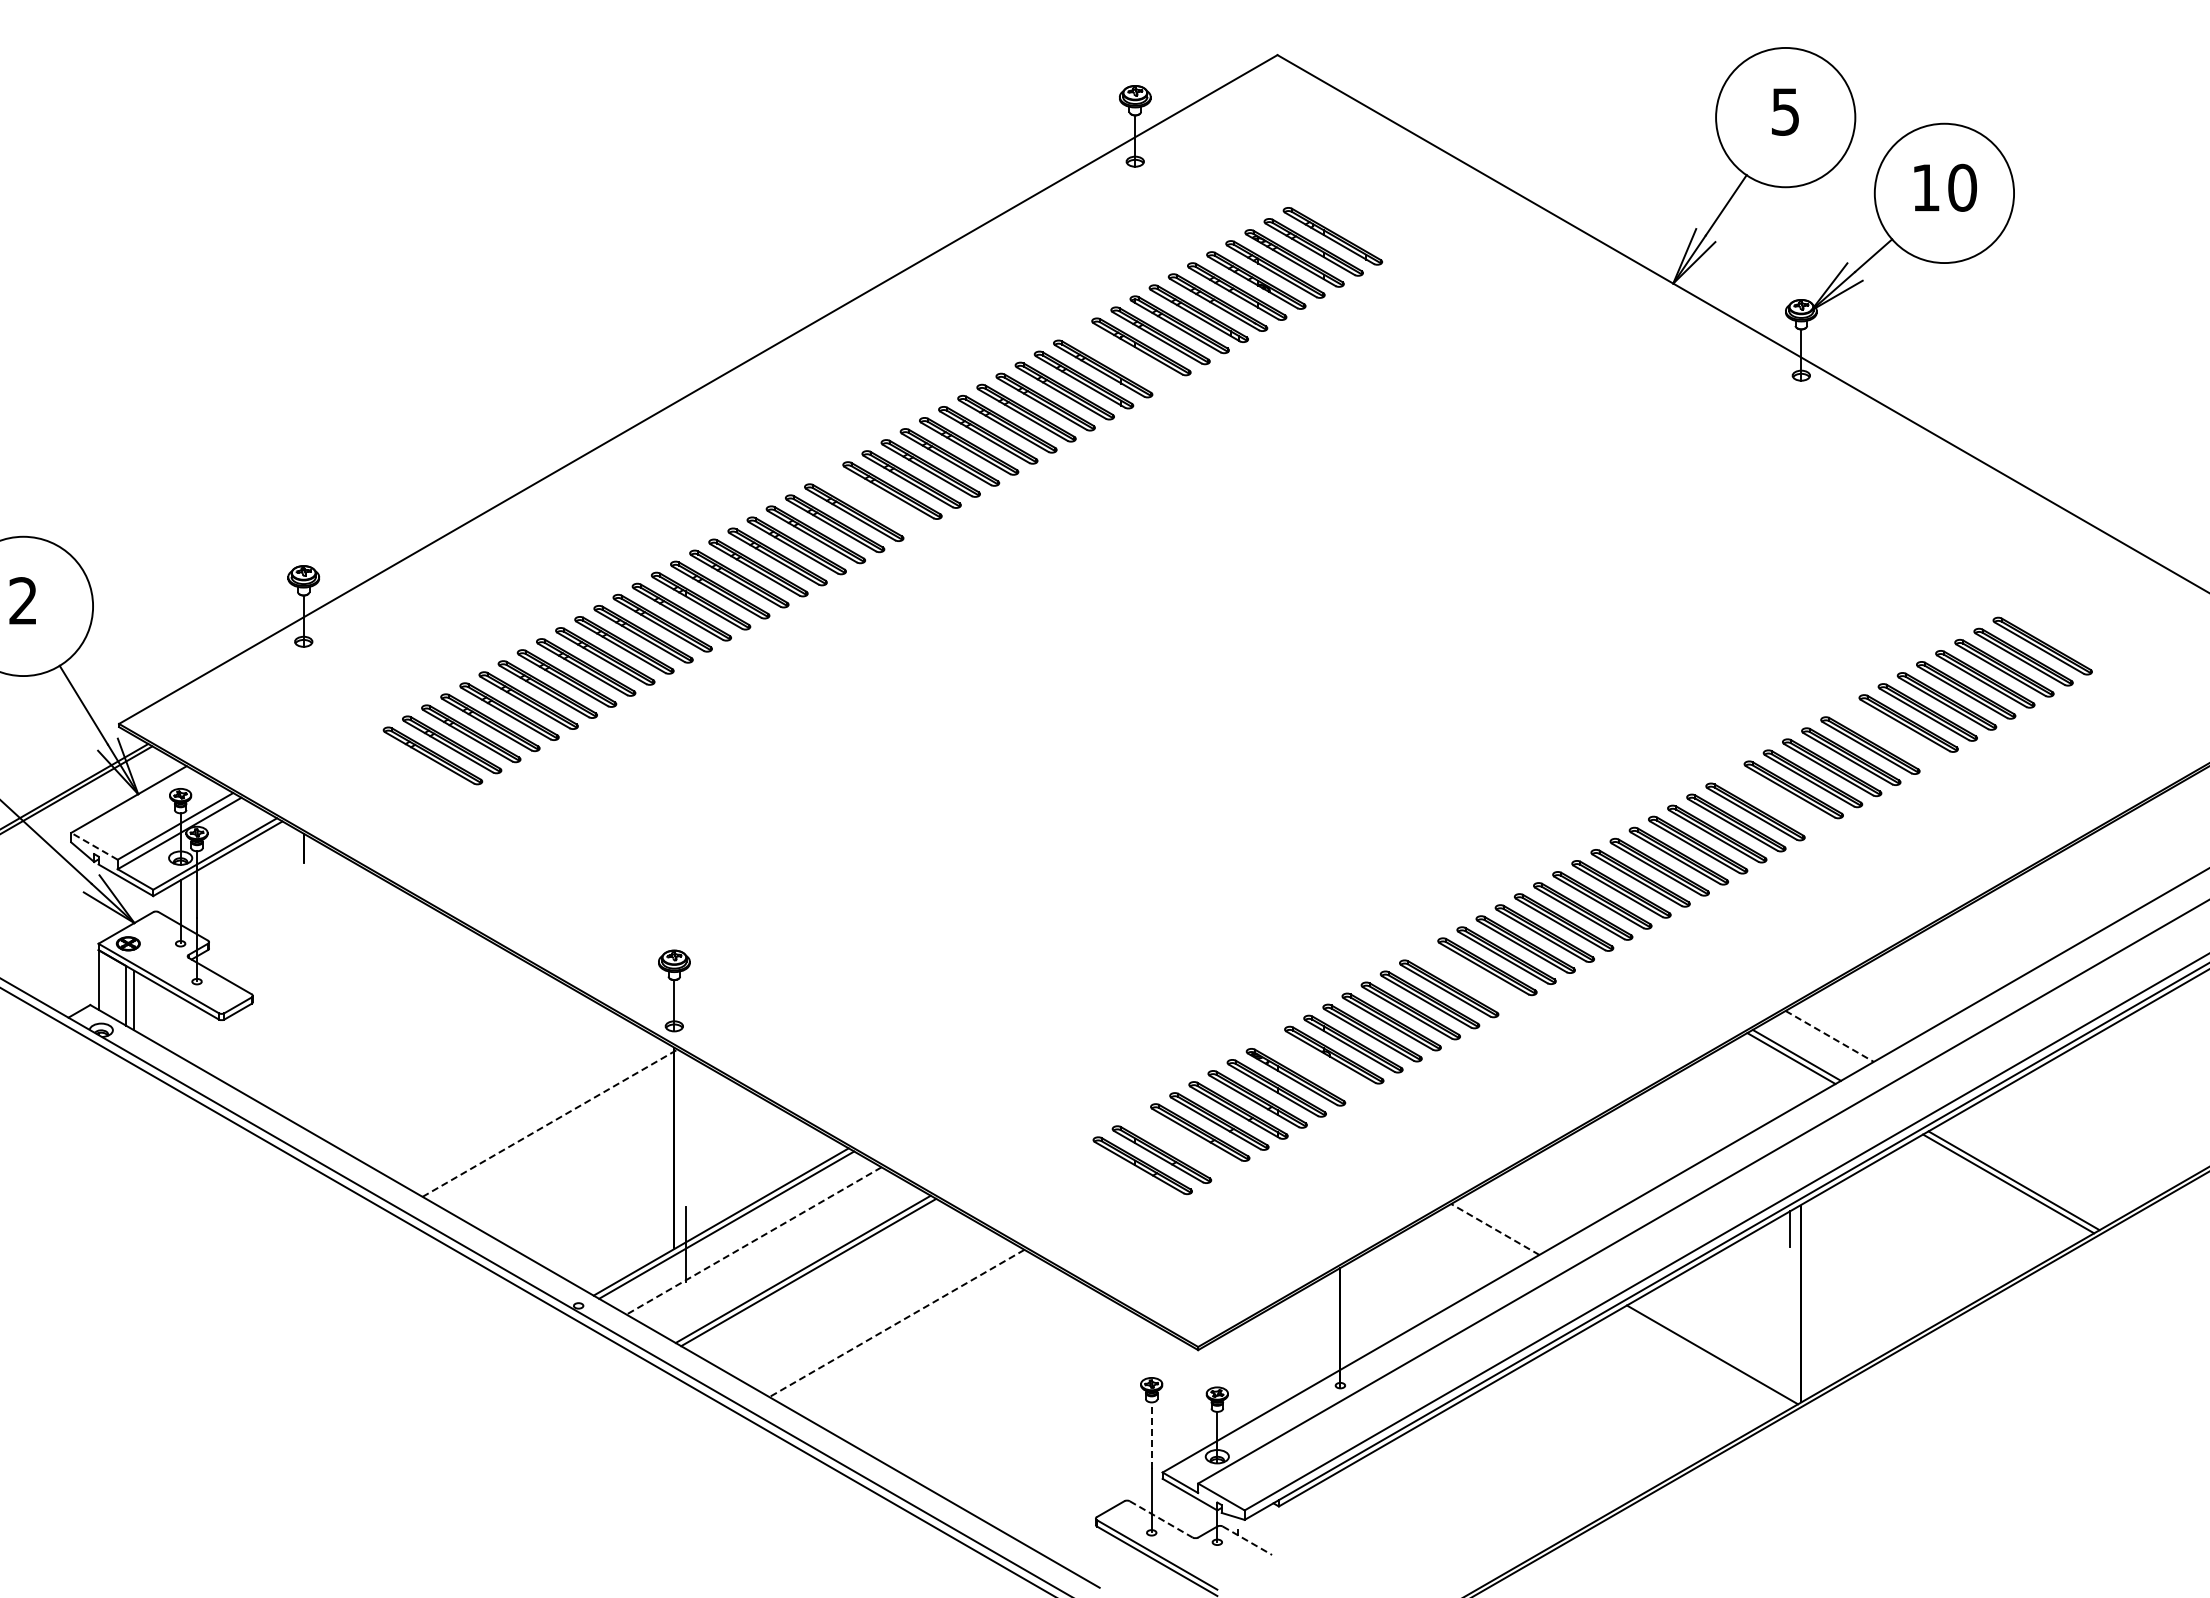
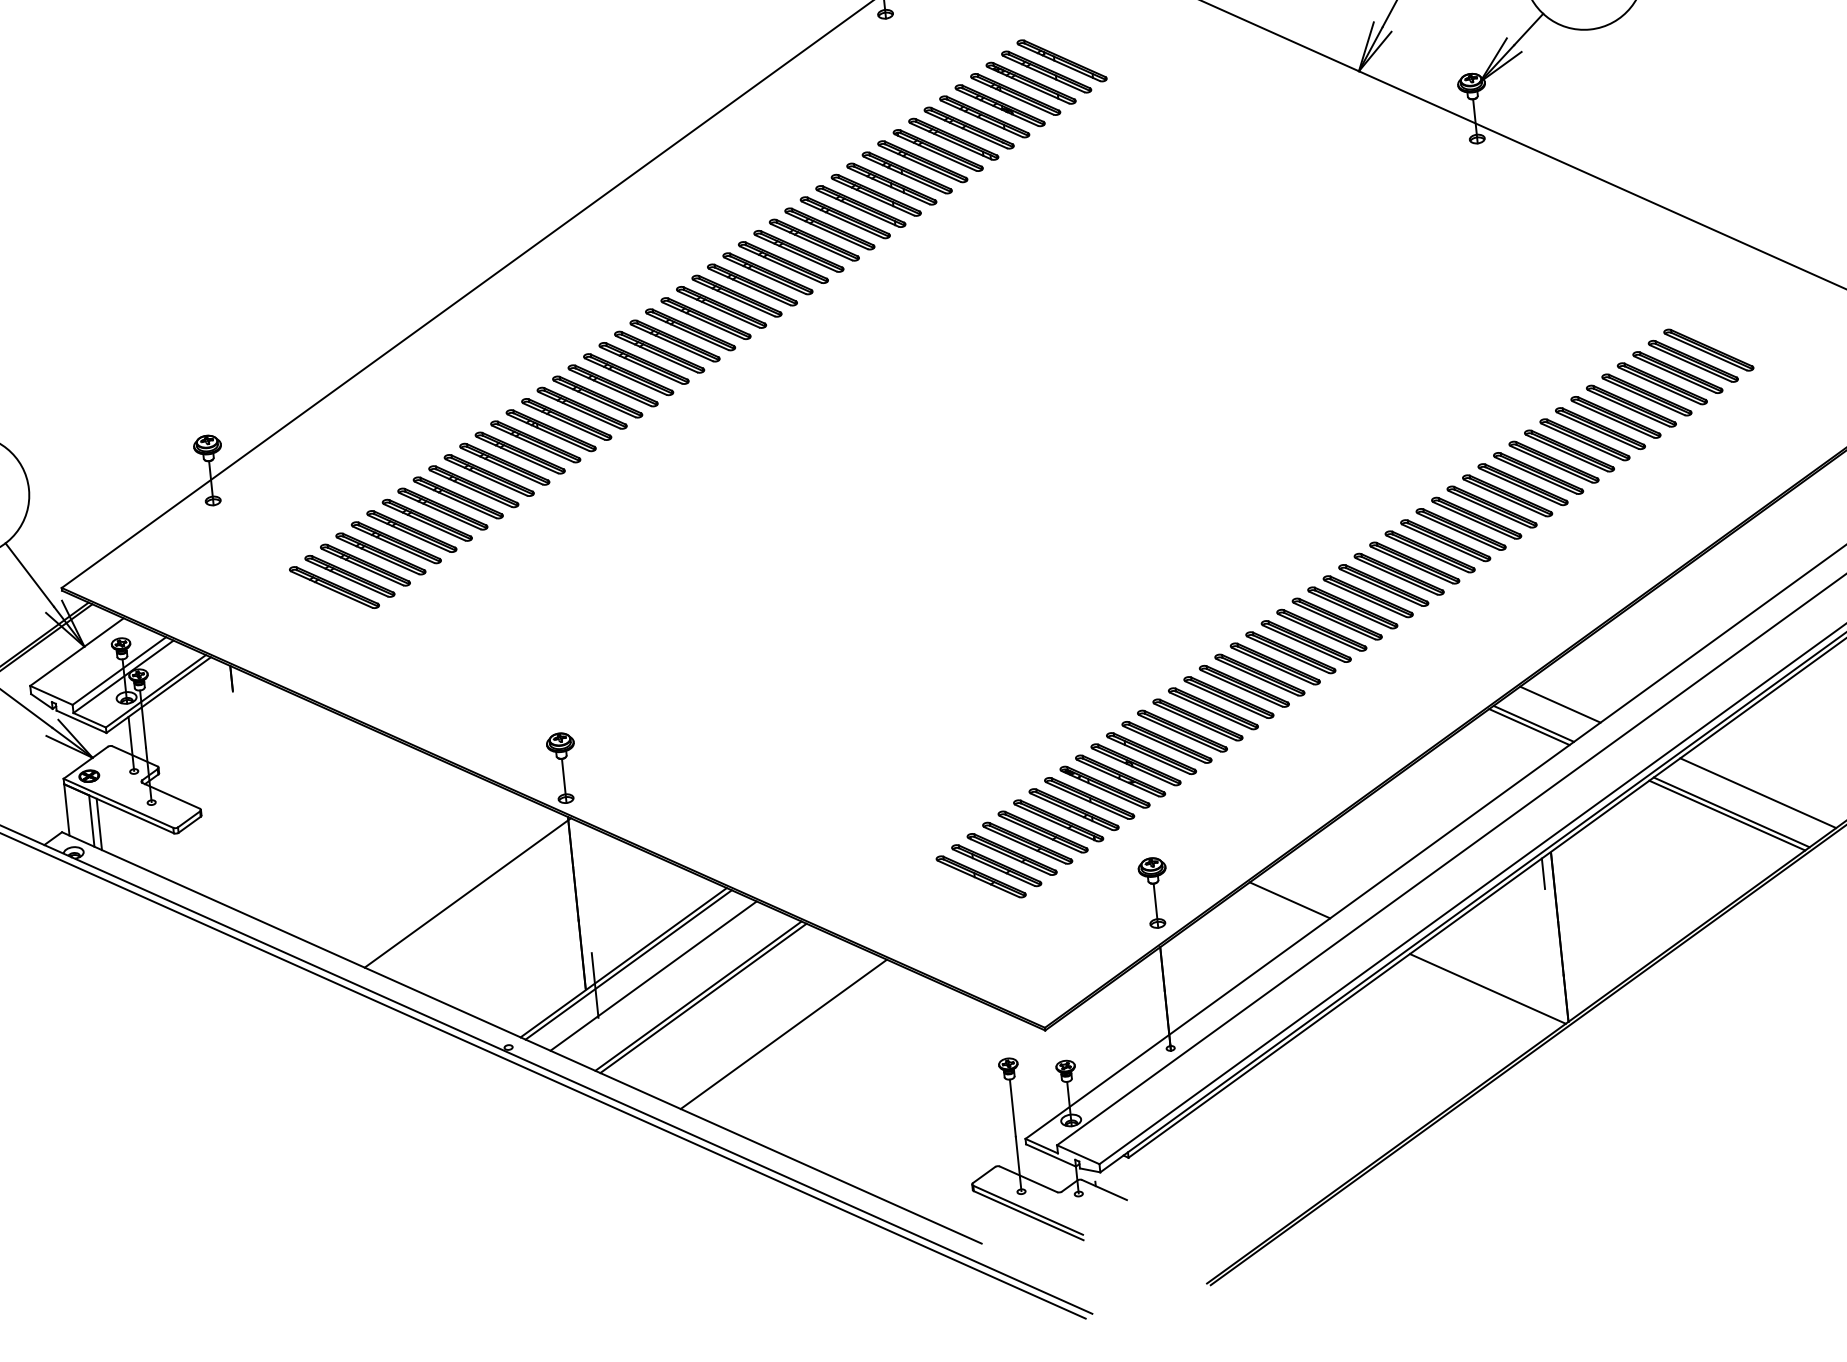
part: (1122, 357) -> (891, 183), added
part: (873, 501) -> (690, 329), added
part: (1889, 734) -> (1584, 439), added
part: (1774, 800) -> (1491, 506), added
line: (94, 846) -> (51, 695), dashed -> solid
part: (1468, 977) -> (1244, 686), added
line: (1829, 1036) -> (1560, 704), dashed -> solid
part: (1315, 1065) -> (1120, 775), added
line: (550, 1122) -> (468, 892), dashed -> solid
part: (1181, 1143) -> (1012, 854), added
line: (2046, 1161) -> (1757, 792), added
part: (1340, 1204) -> (1154, 892), added
line: (1495, 1229) -> (1290, 900), dashed -> solid
line: (753, 1241) -> (653, 976), dashed -> solid
line: (896, 1323) -> (783, 1034), dashed -> solid
line: (1151, 1435) -> (1012, 1108), dashed -> solid
line: (1161, 1519) -> (1028, 1179), dashed -> solid
line: (1247, 1540) -> (1104, 1189), dashed -> solid

